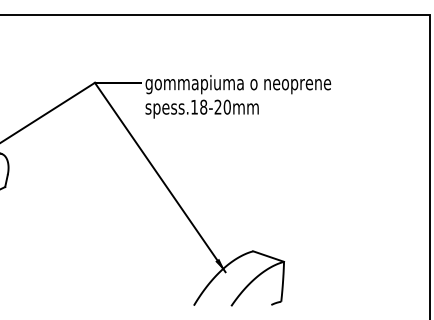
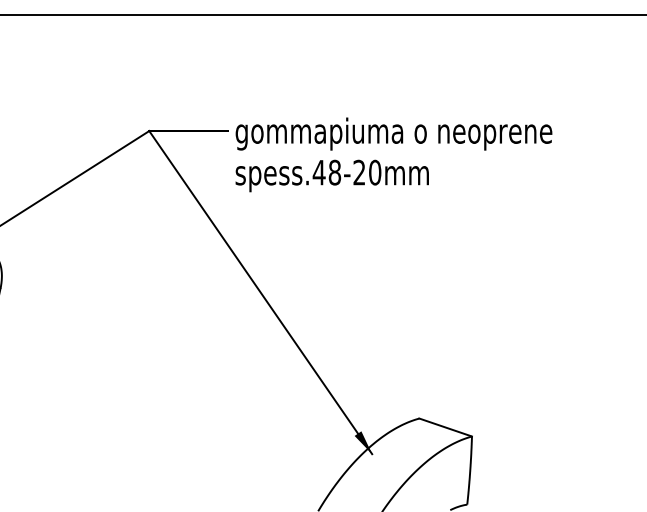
text: (194, 107) -> (319, 173), spess.18-20mm -> spess.48-20mm

